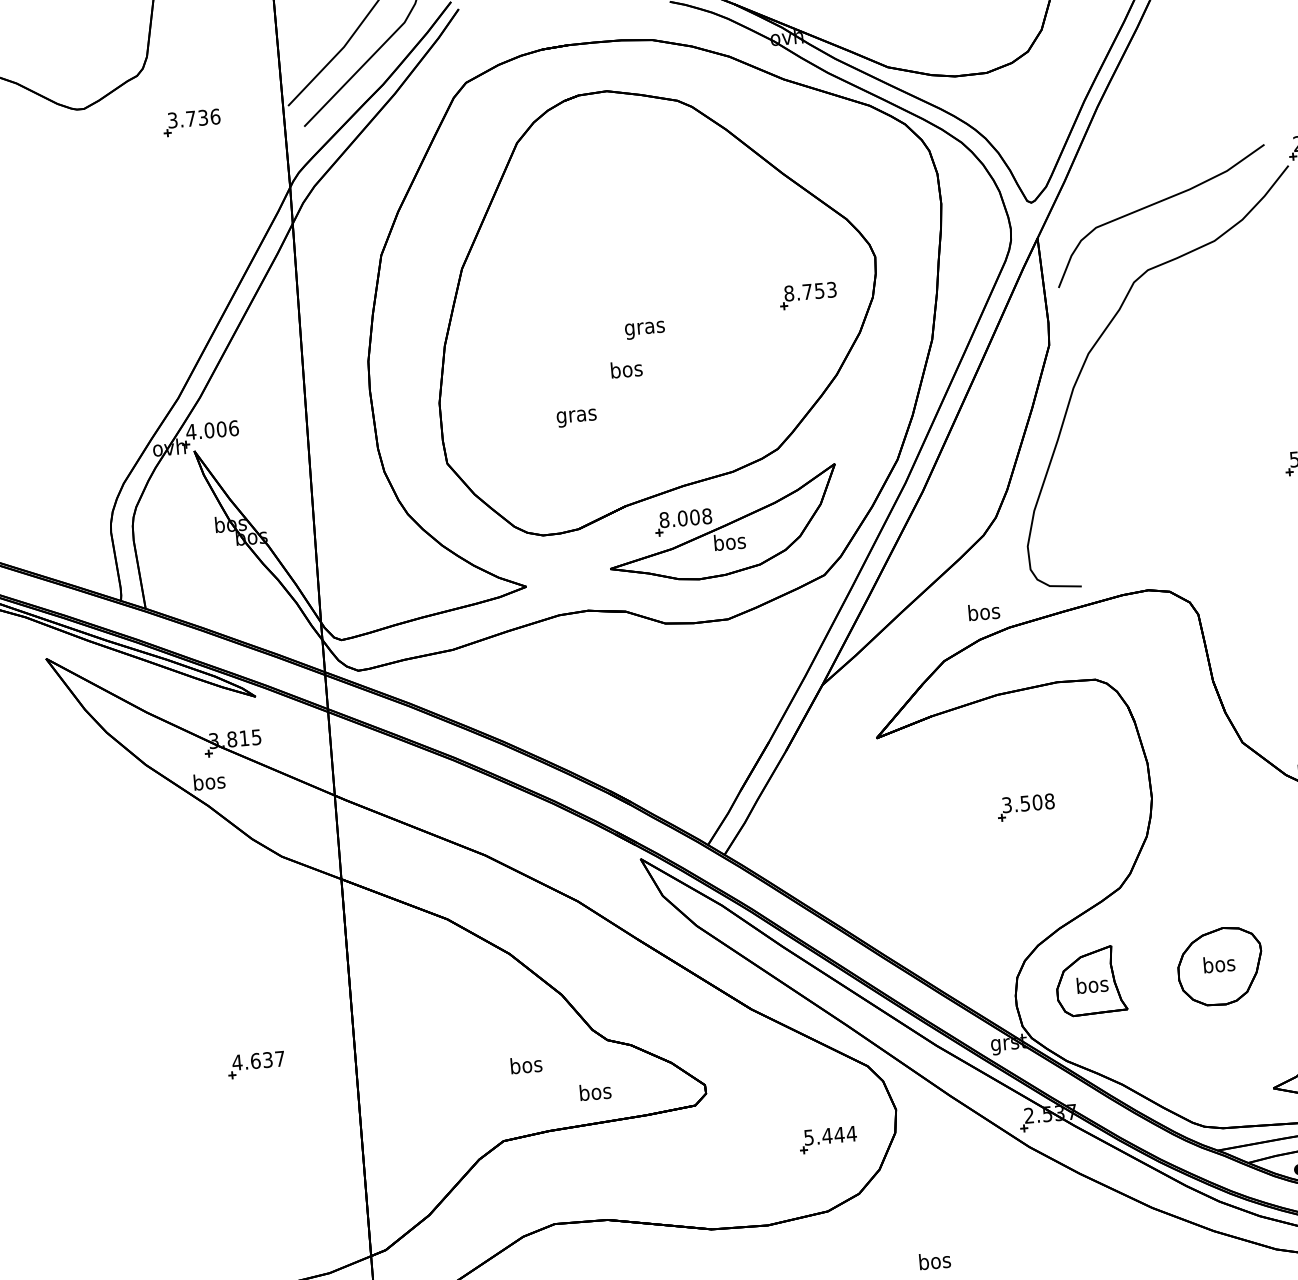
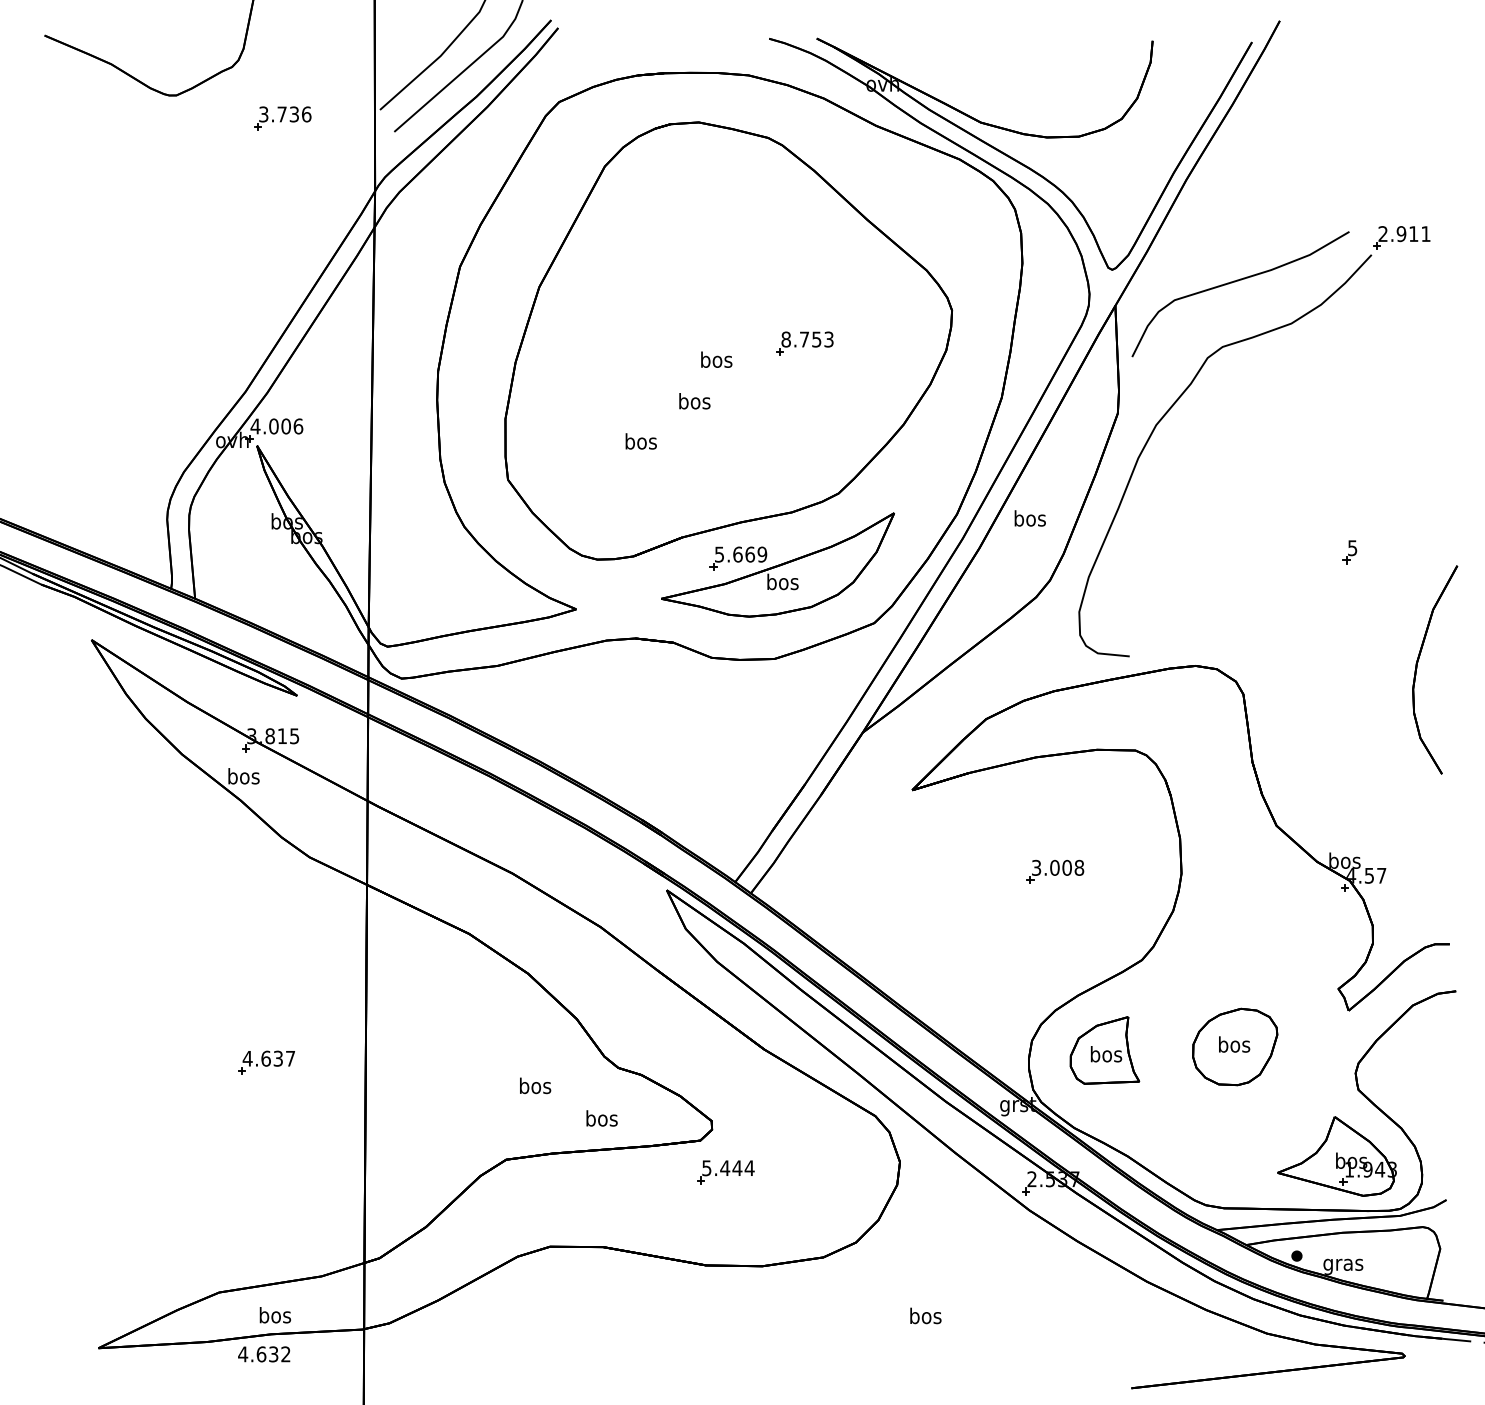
part: (807, 295) -> (804, 343), moved
text: (644, 327) -> (716, 361), gras -> bos
text: (576, 416) -> (640, 443), gras -> bos
text: (685, 518) -> (740, 554), 8.008 -> 5.669
text: (983, 612) -> (1029, 518), moved
text: (1024, 803) -> (1054, 867), 3.508 -> 3.008
part: (827, 1140) -> (725, 1172), moved

